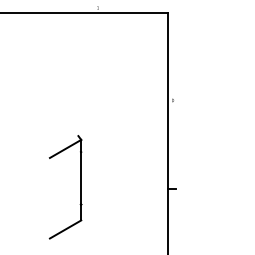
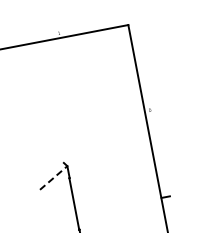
line: (66, 148) -> (54, 177), solid -> dashed

